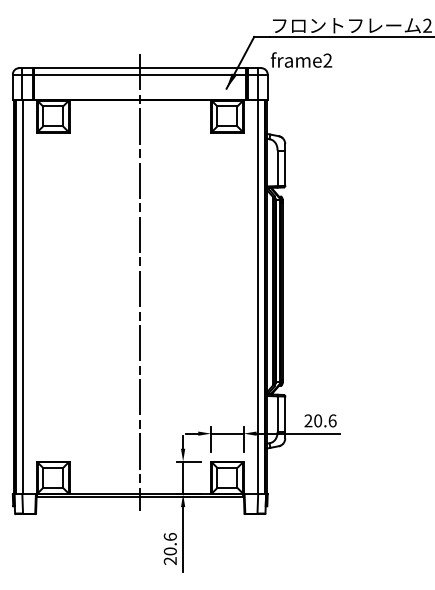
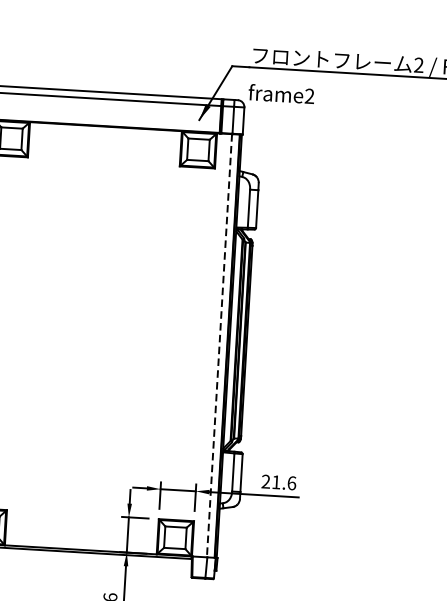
line: (140, 282) -> (94, 322), removed
line: (257, 297) -> (219, 346), solid -> dashed
text: (318, 420) -> (276, 481), 20.6 -> 21.6

